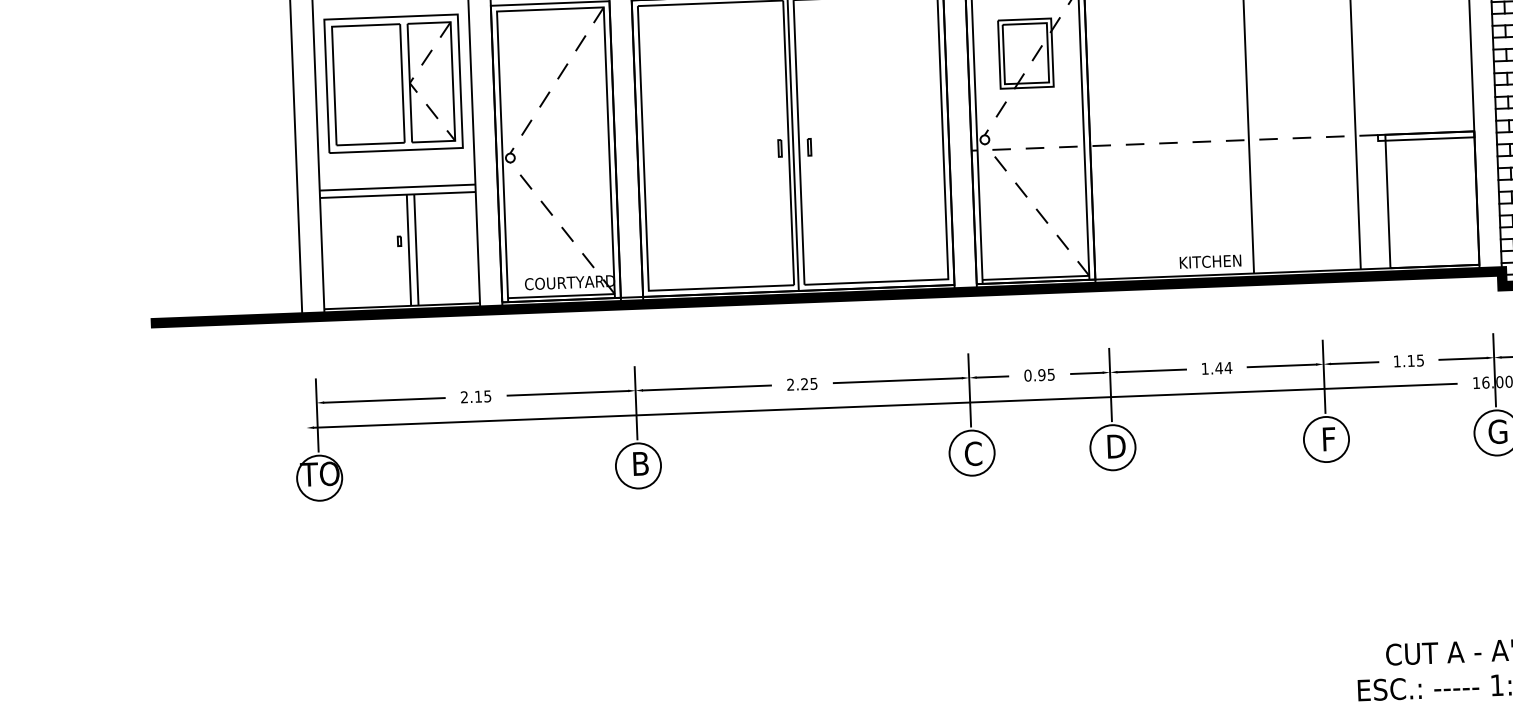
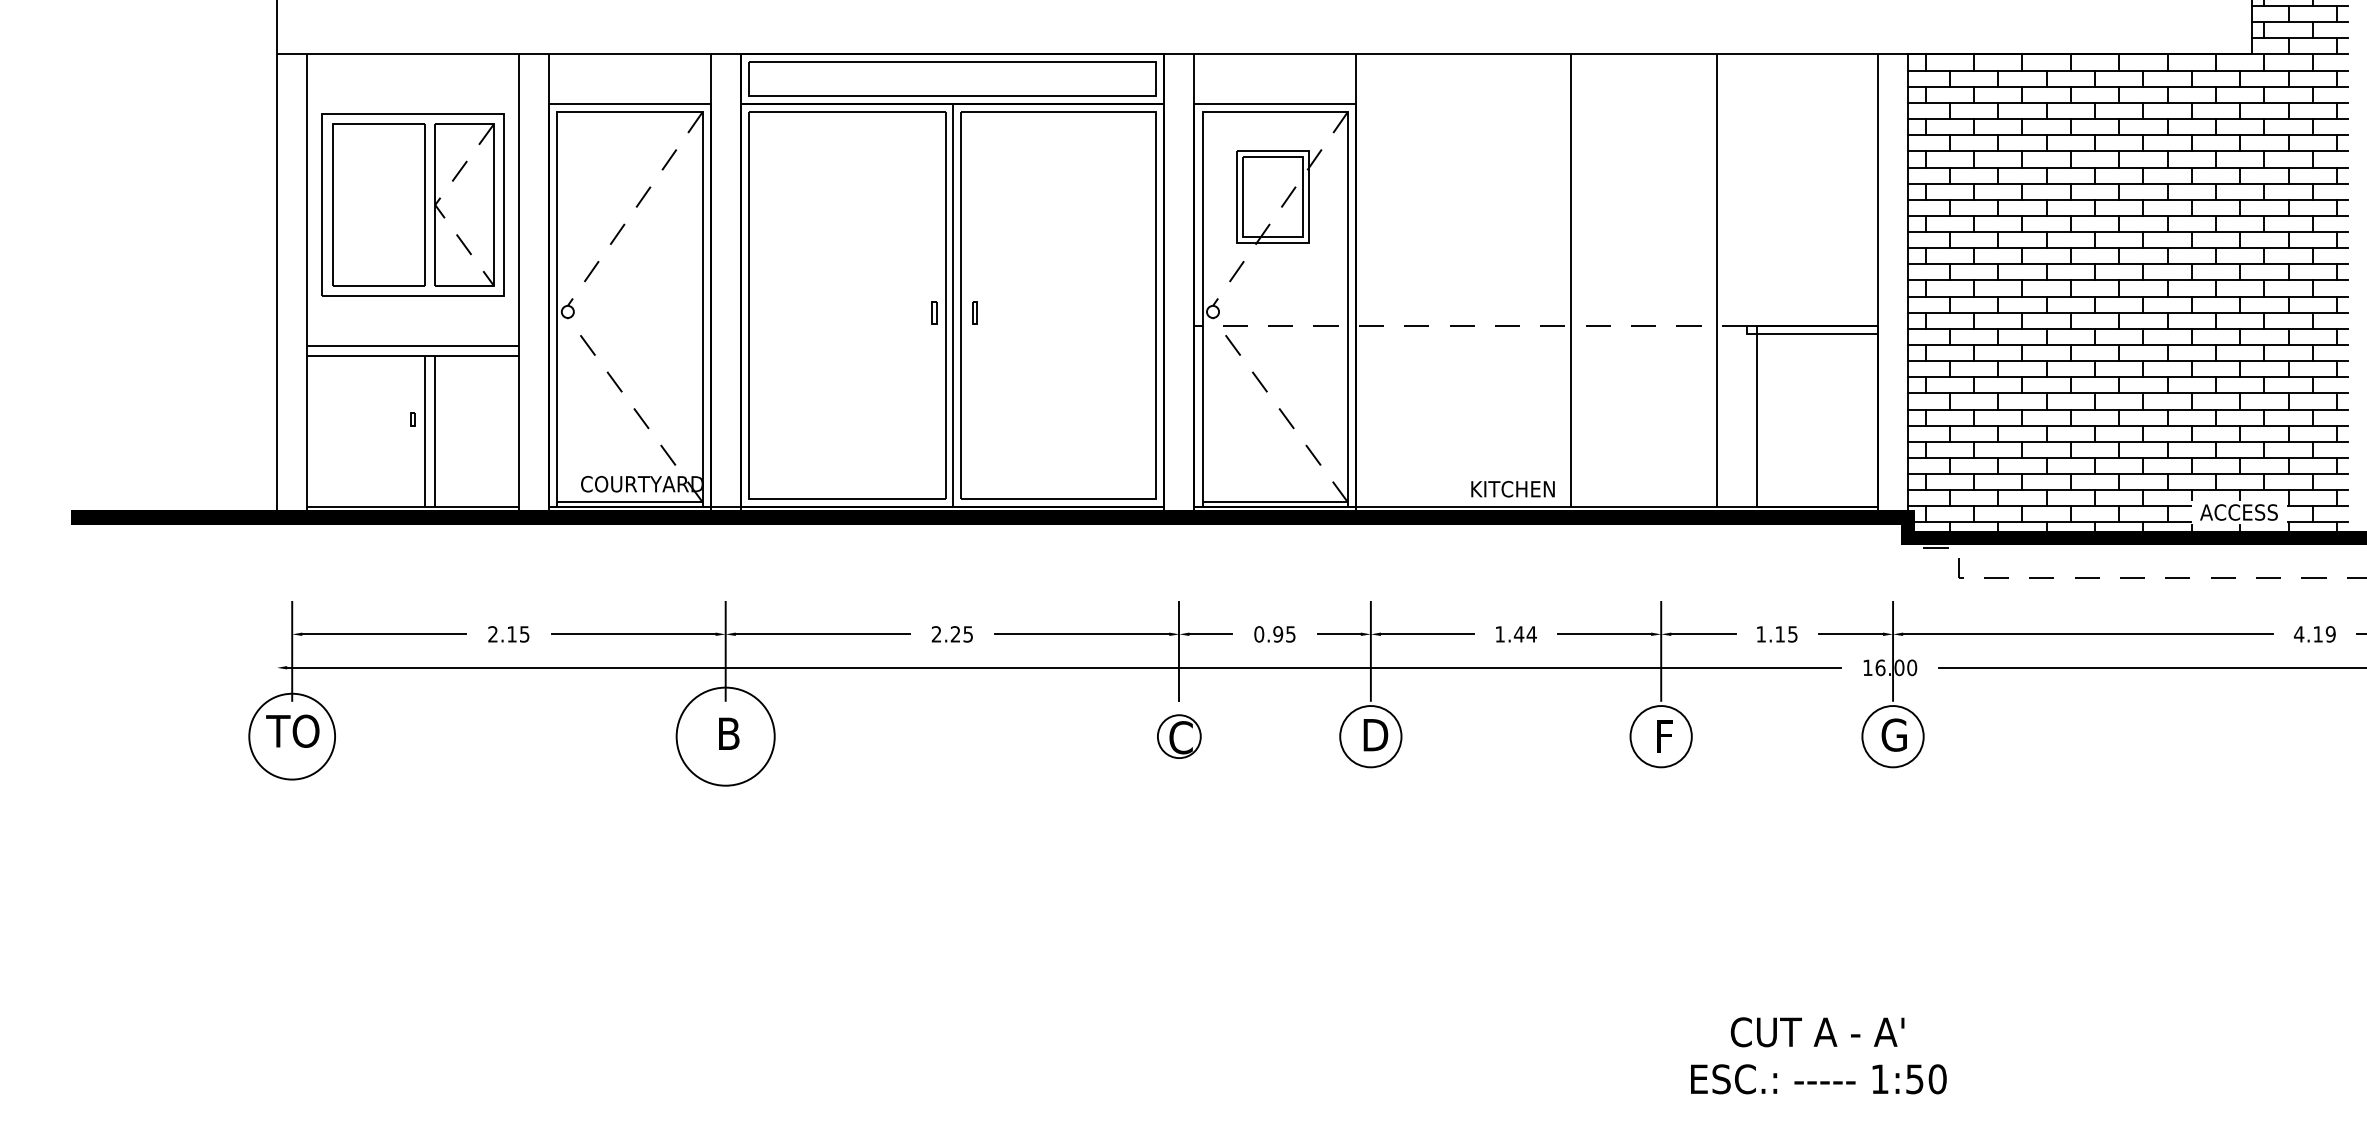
circle: (971, 453) -> (1178, 736), size x0.7
circle: (638, 465) -> (725, 736), size x1.6
circle: (319, 478) -> (291, 736), size x1.4

